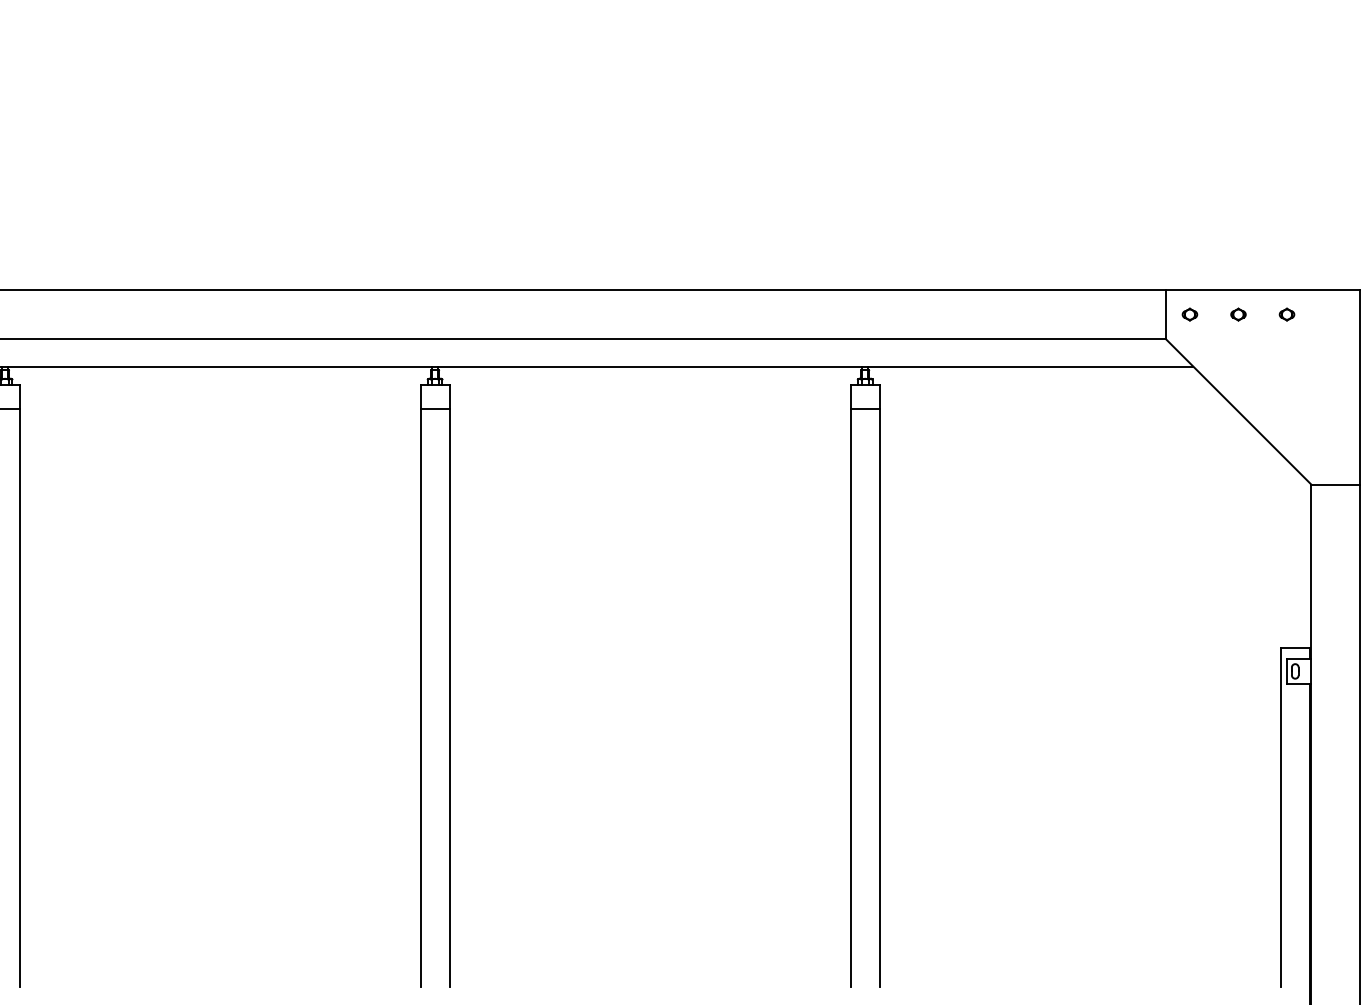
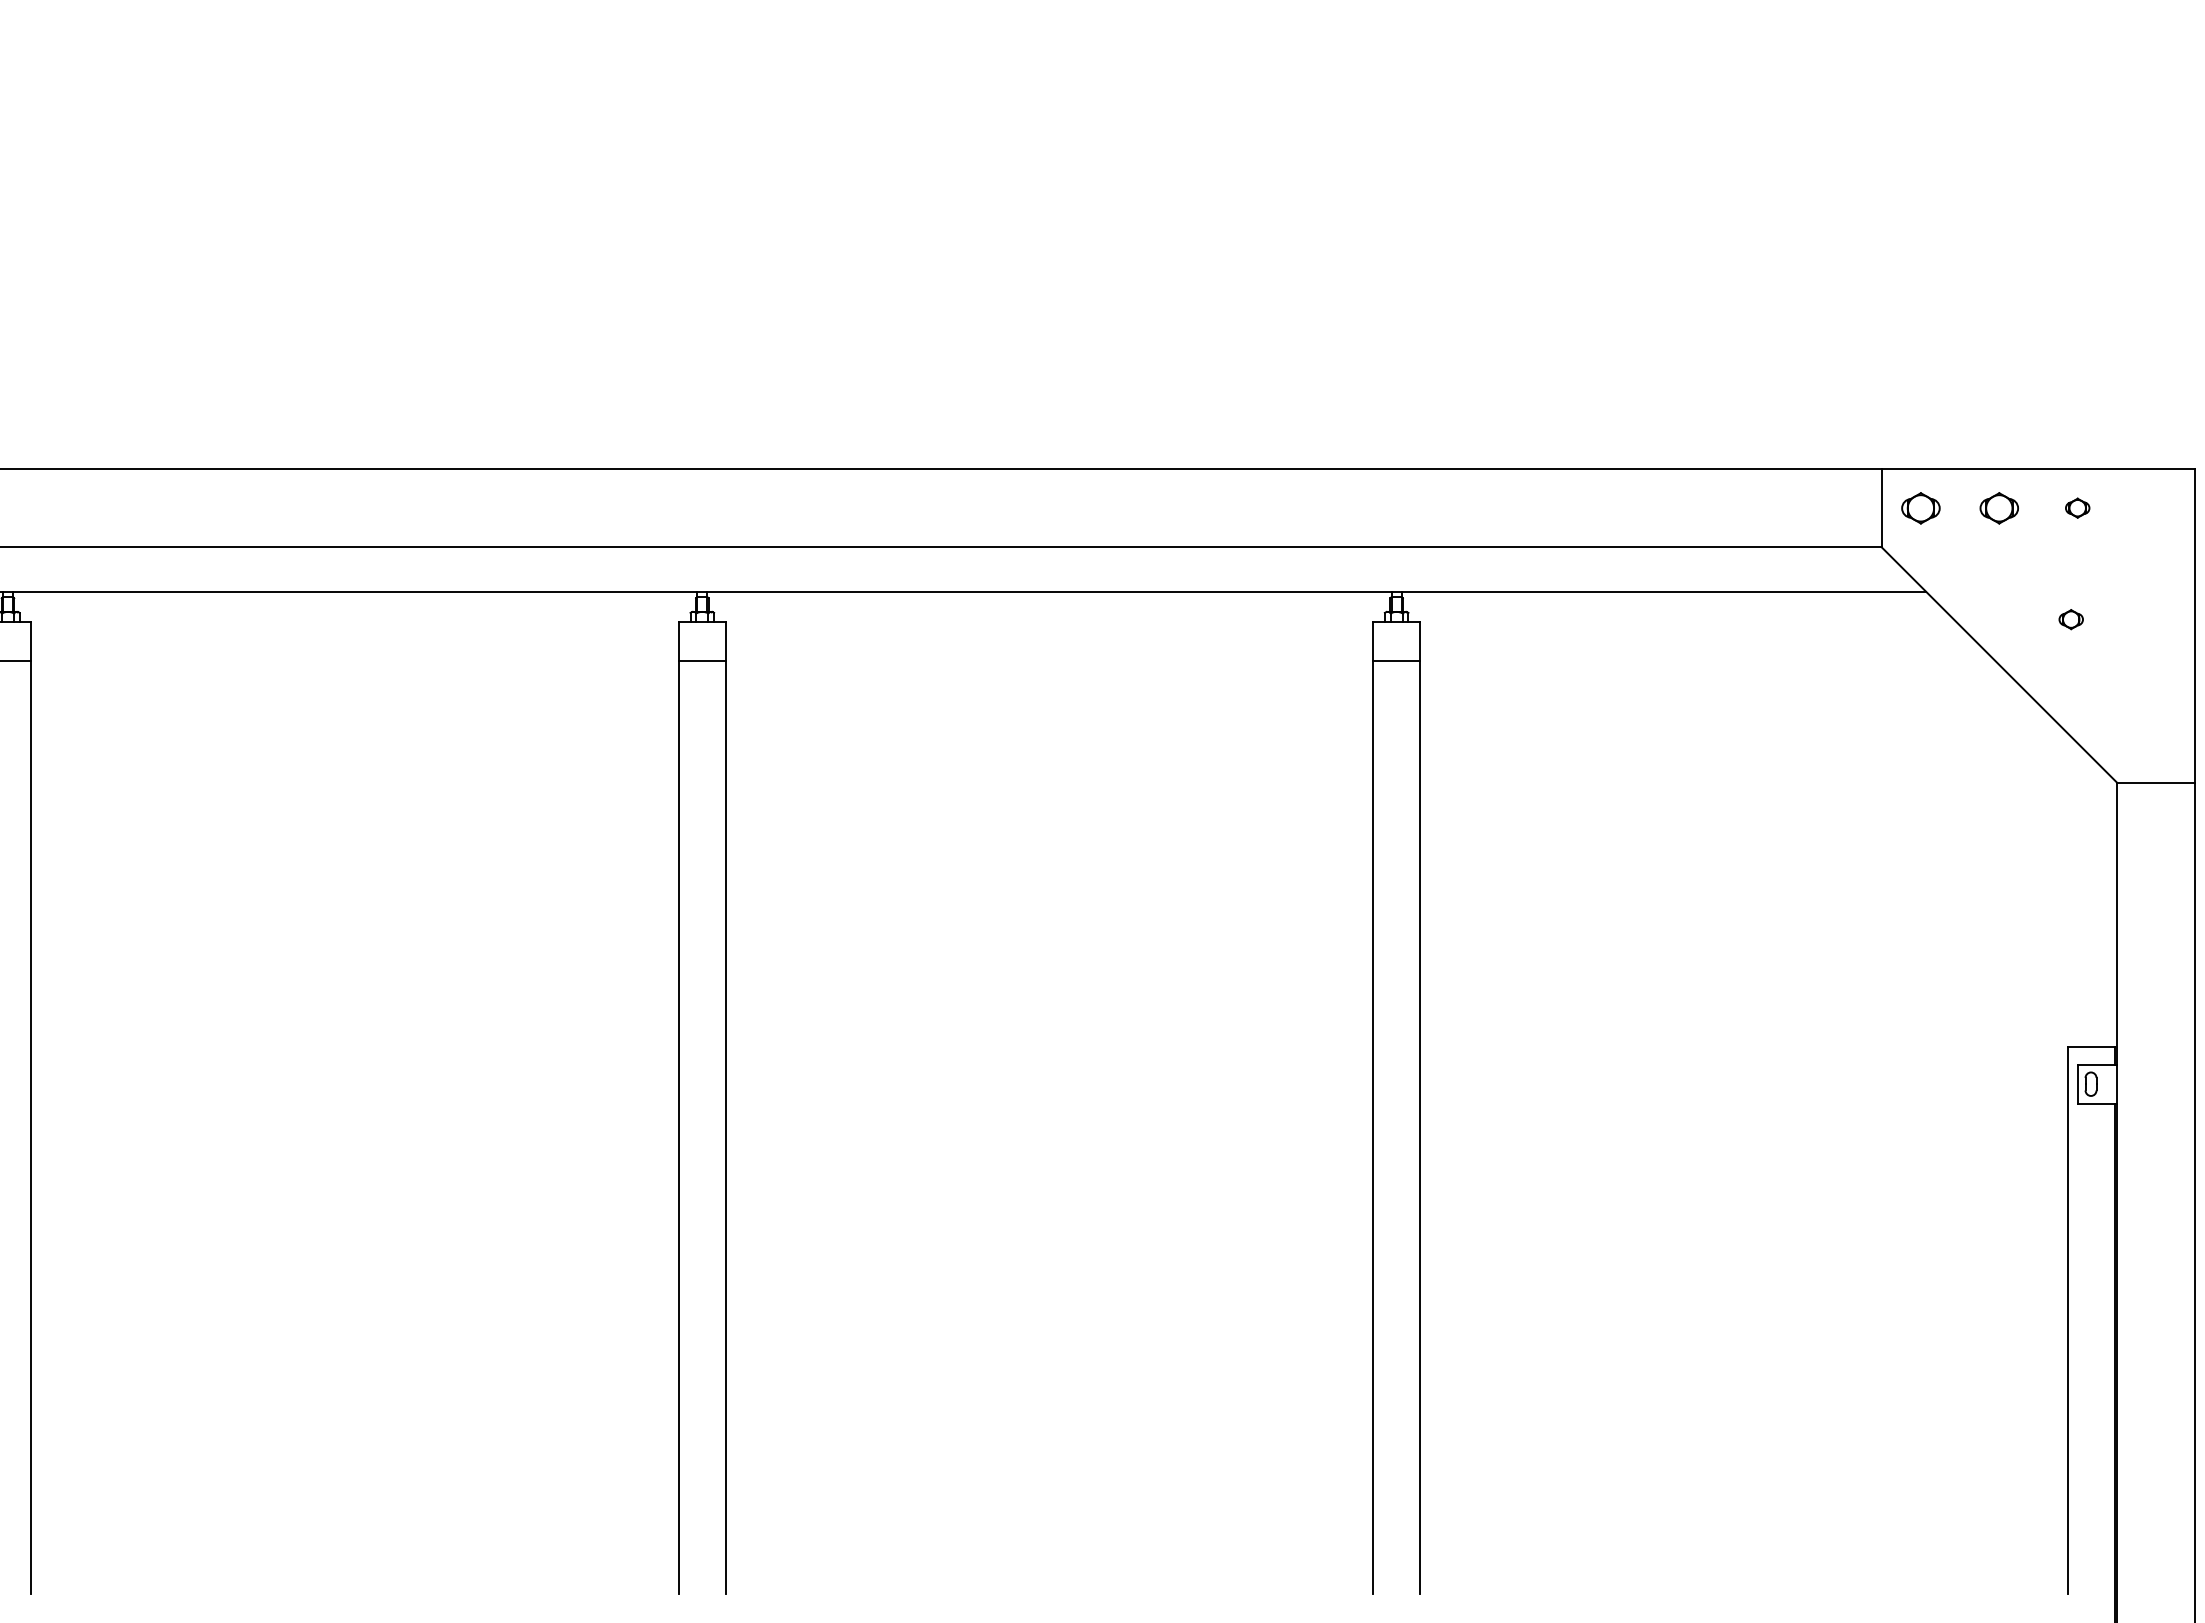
part: (1189, 314) -> (1920, 507), size x1.6
part: (1238, 314) -> (1999, 507), size x1.6
part: (1282, 383) -> (2070, 619), added

